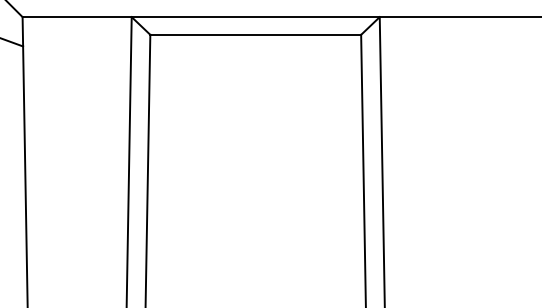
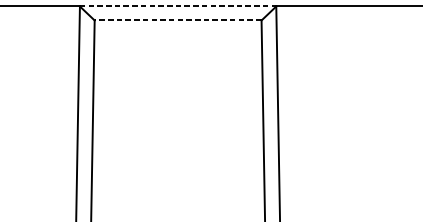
line: (256, 17) -> (178, 6), solid -> dashed
line: (255, 34) -> (177, 20), solid -> dashed

